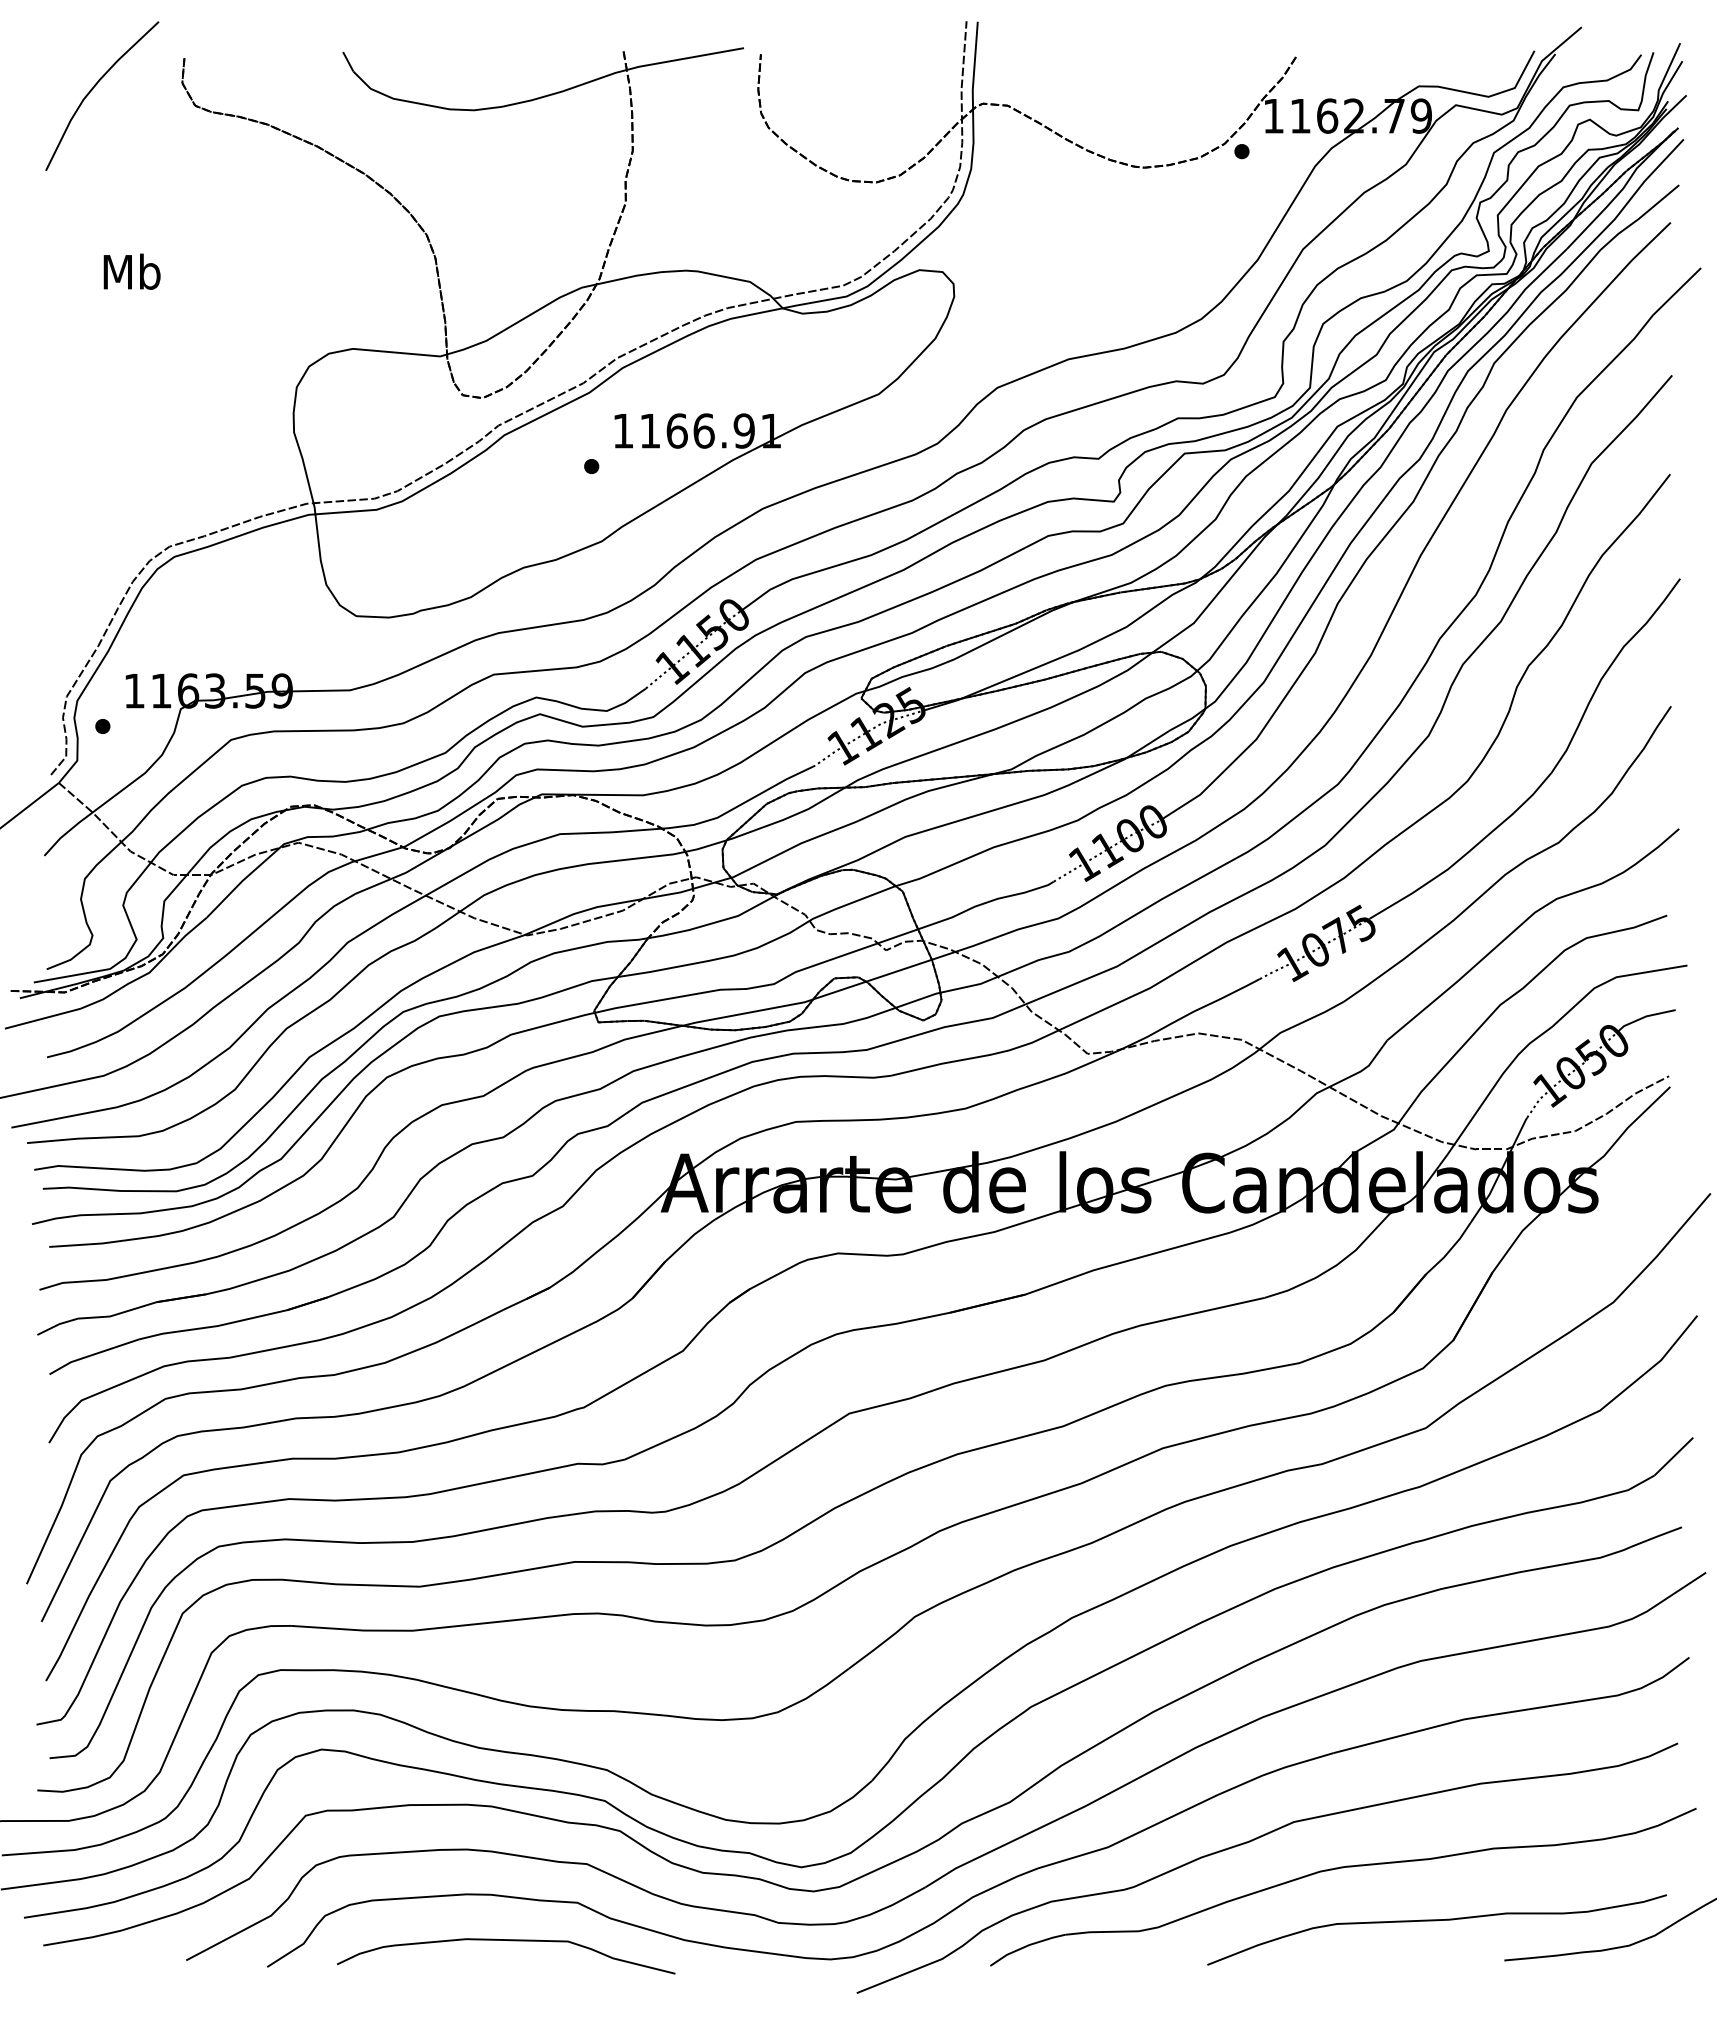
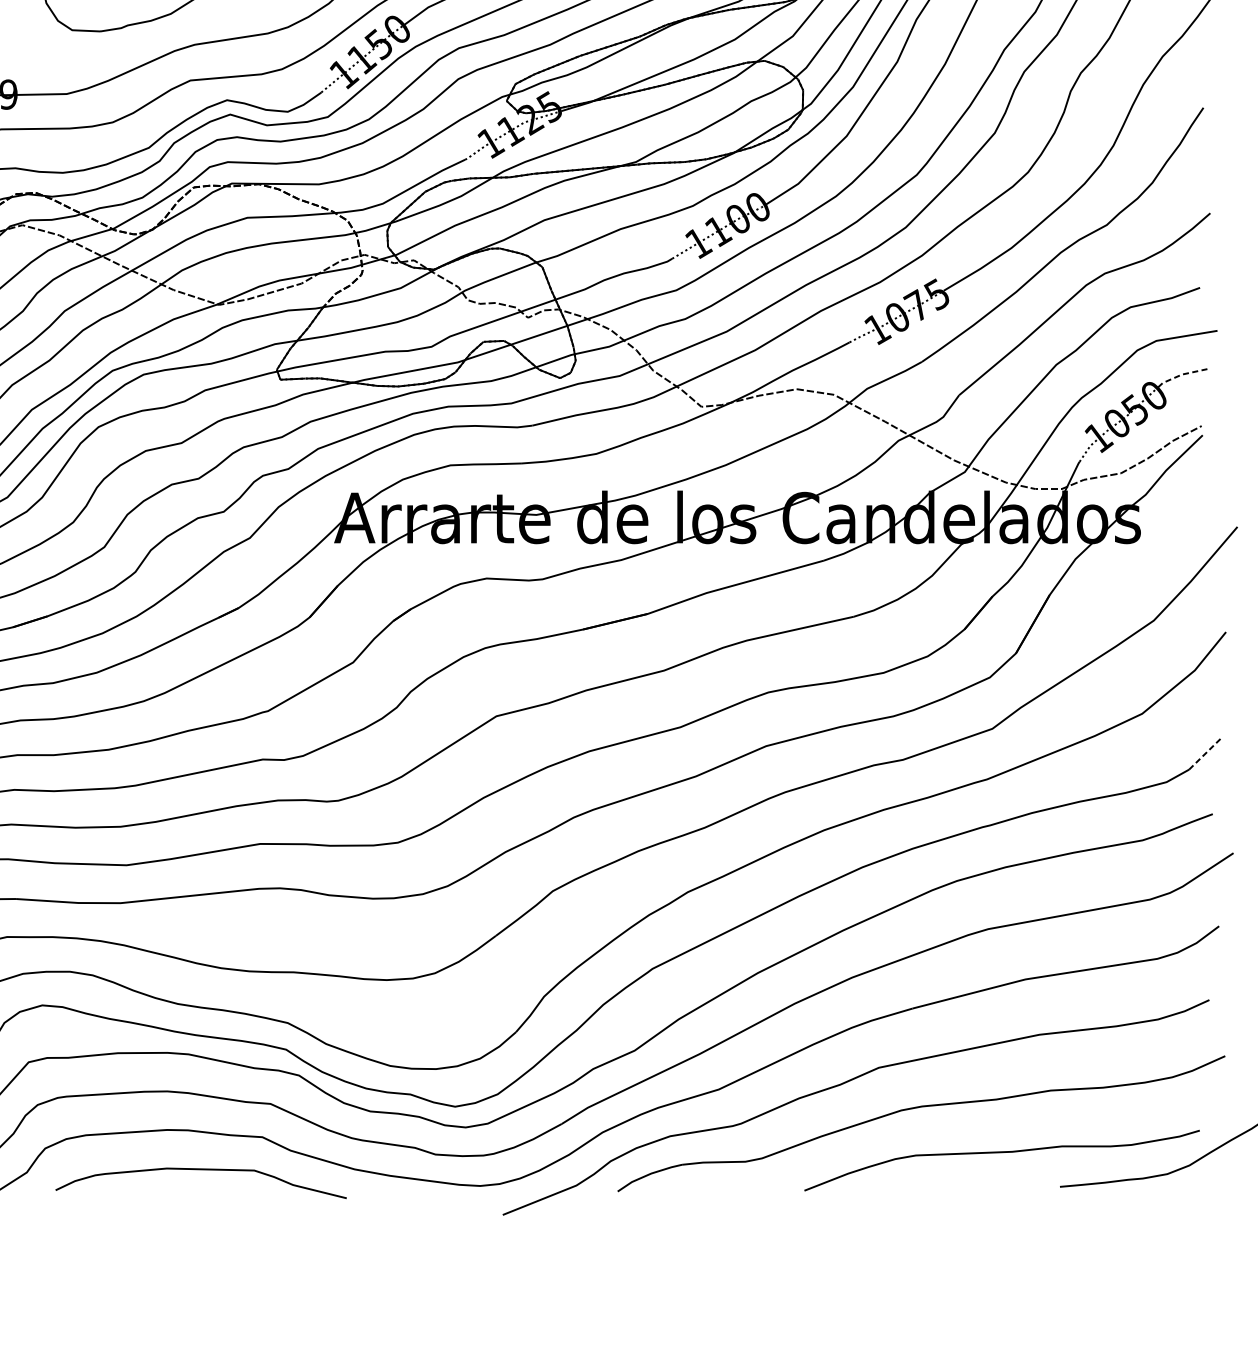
line: (1645, 1016) -> (1181, 374), solid -> dashed
line: (1674, 1456) -> (1206, 753), solid -> dashed

